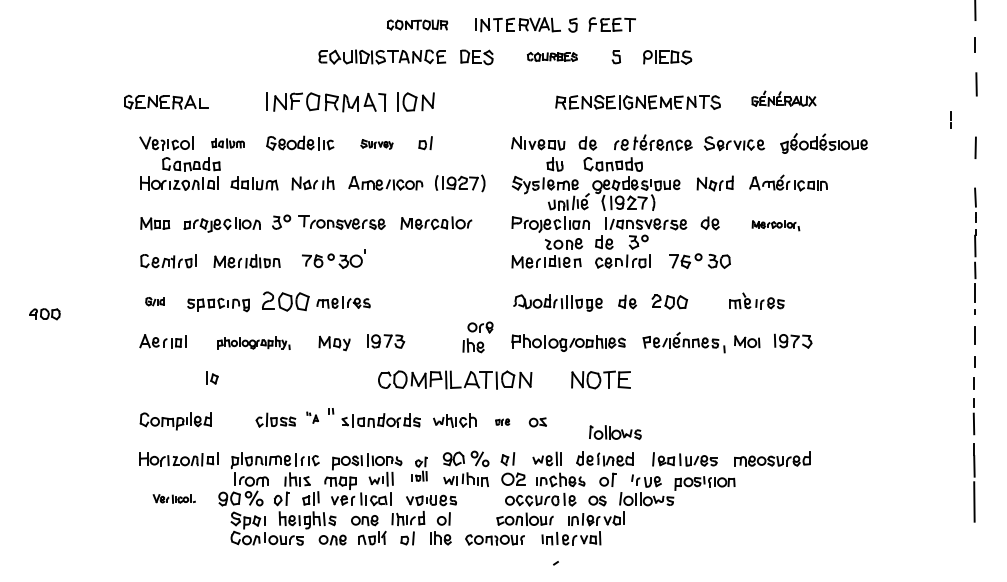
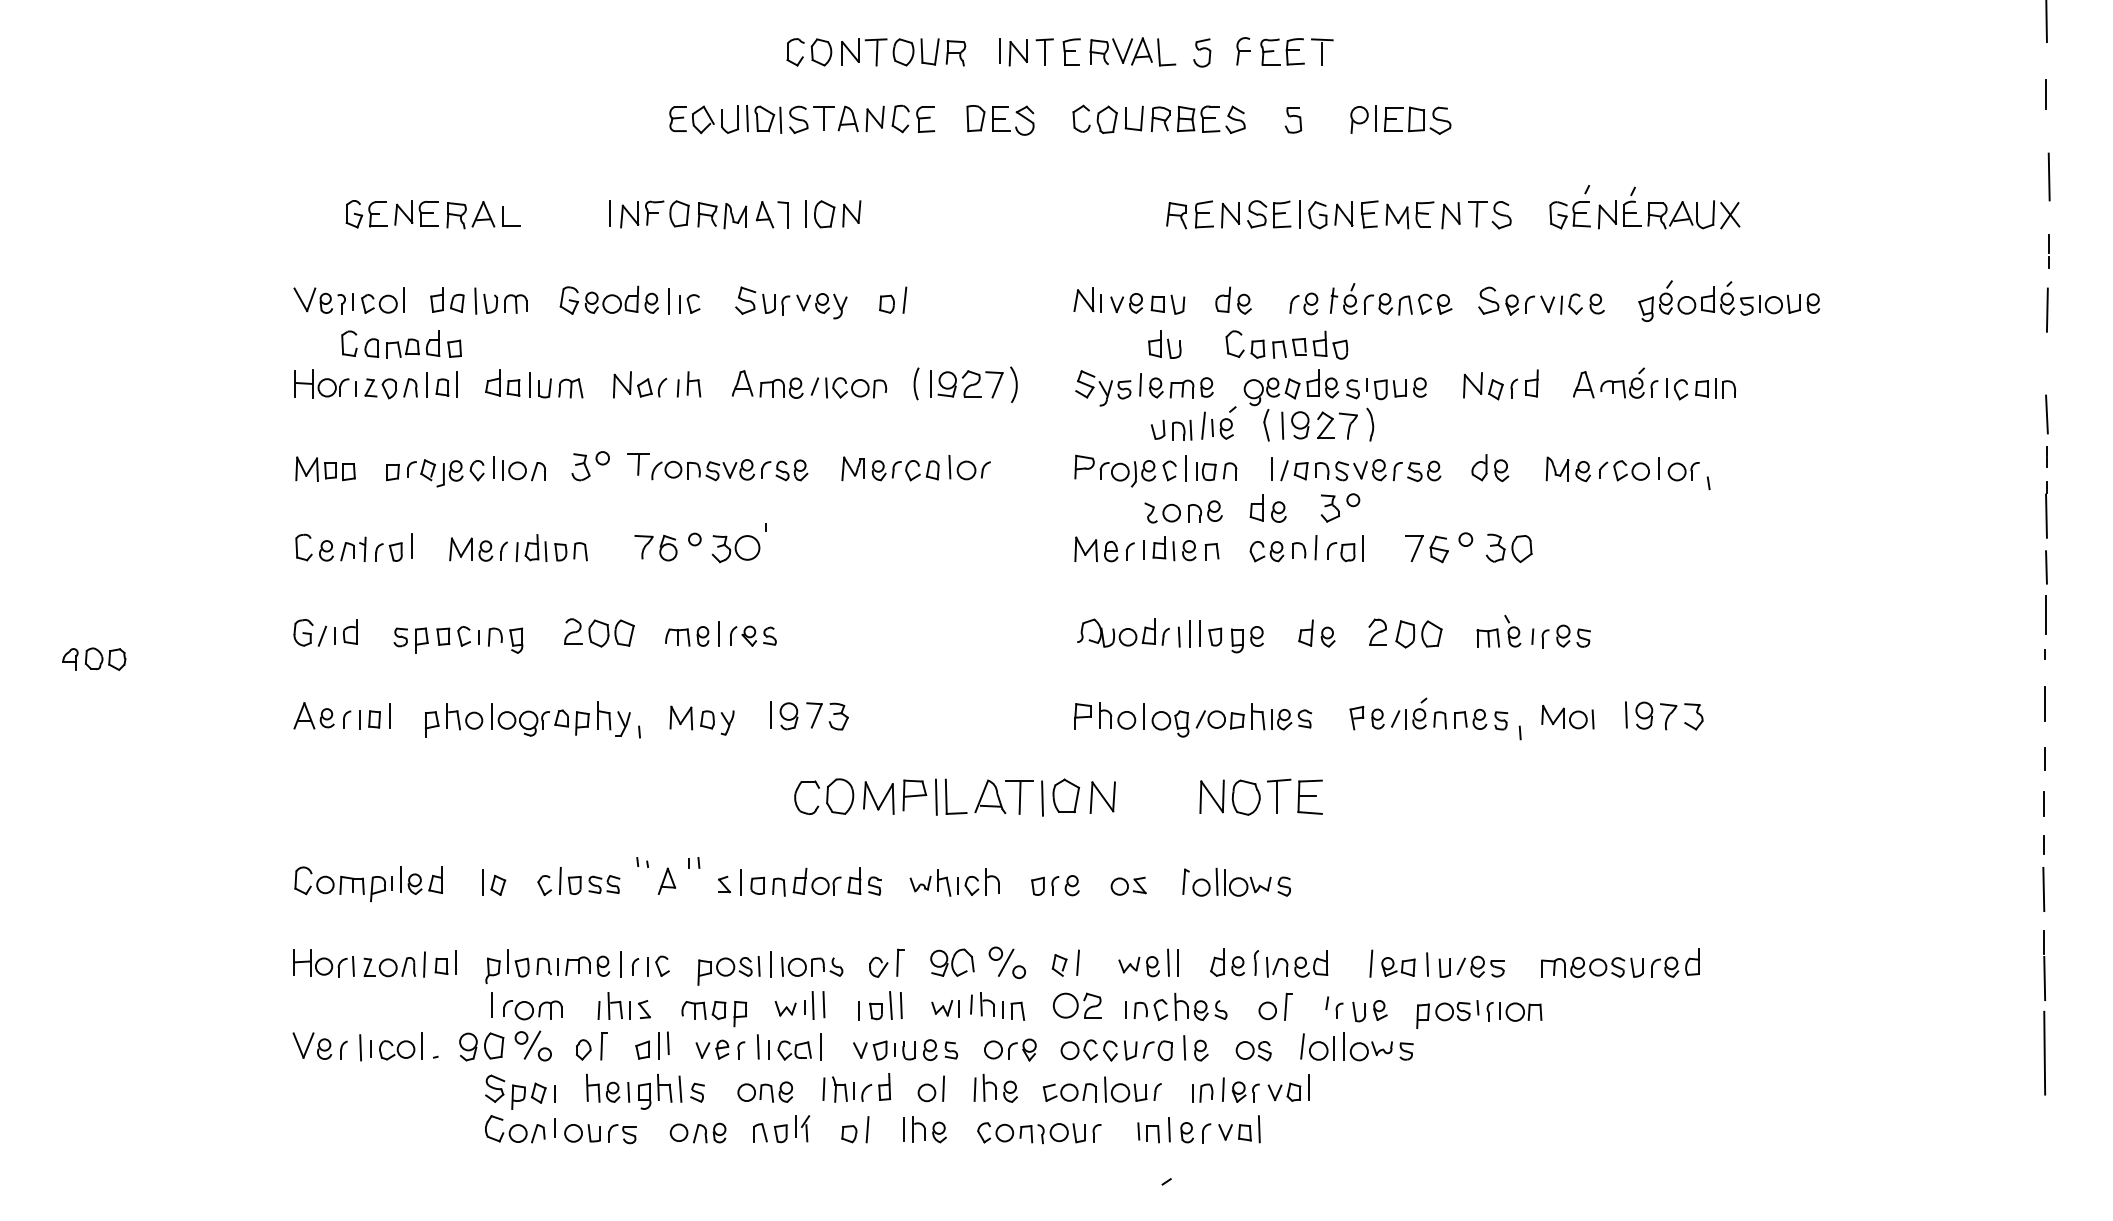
part: (417, 24) -> (876, 51), size x1.43
part: (552, 56) -> (1159, 118), size x1.67
part: (783, 98) -> (1644, 206), size x1.43
part: (166, 101) -> (433, 212), moved
part: (350, 102) -> (735, 214), size x0.71
line: (950, 119) -> (2046, 250), moved
part: (227, 143) -> (477, 300), size x1.43
part: (376, 144) -> (790, 303), size x1.67
part: (775, 225) -> (1627, 473), size x1.67
part: (756, 300) -> (1532, 630), moved
part: (154, 301) -> (324, 632), size x1.67
part: (285, 301) -> (599, 632), size x0.71
part: (477, 337) -> (1004, 1071), moved
part: (253, 343) -> (531, 720), size x1.43
part: (212, 377) -> (494, 882), moved
part: (312, 417) -> (655, 875), size x1.67
part: (502, 421) -> (1054, 884), size x1.67
part: (615, 432) -> (1236, 882), moved
part: (419, 468) -> (880, 982), size x1.43
part: (174, 498) -> (366, 1045), size x1.67

